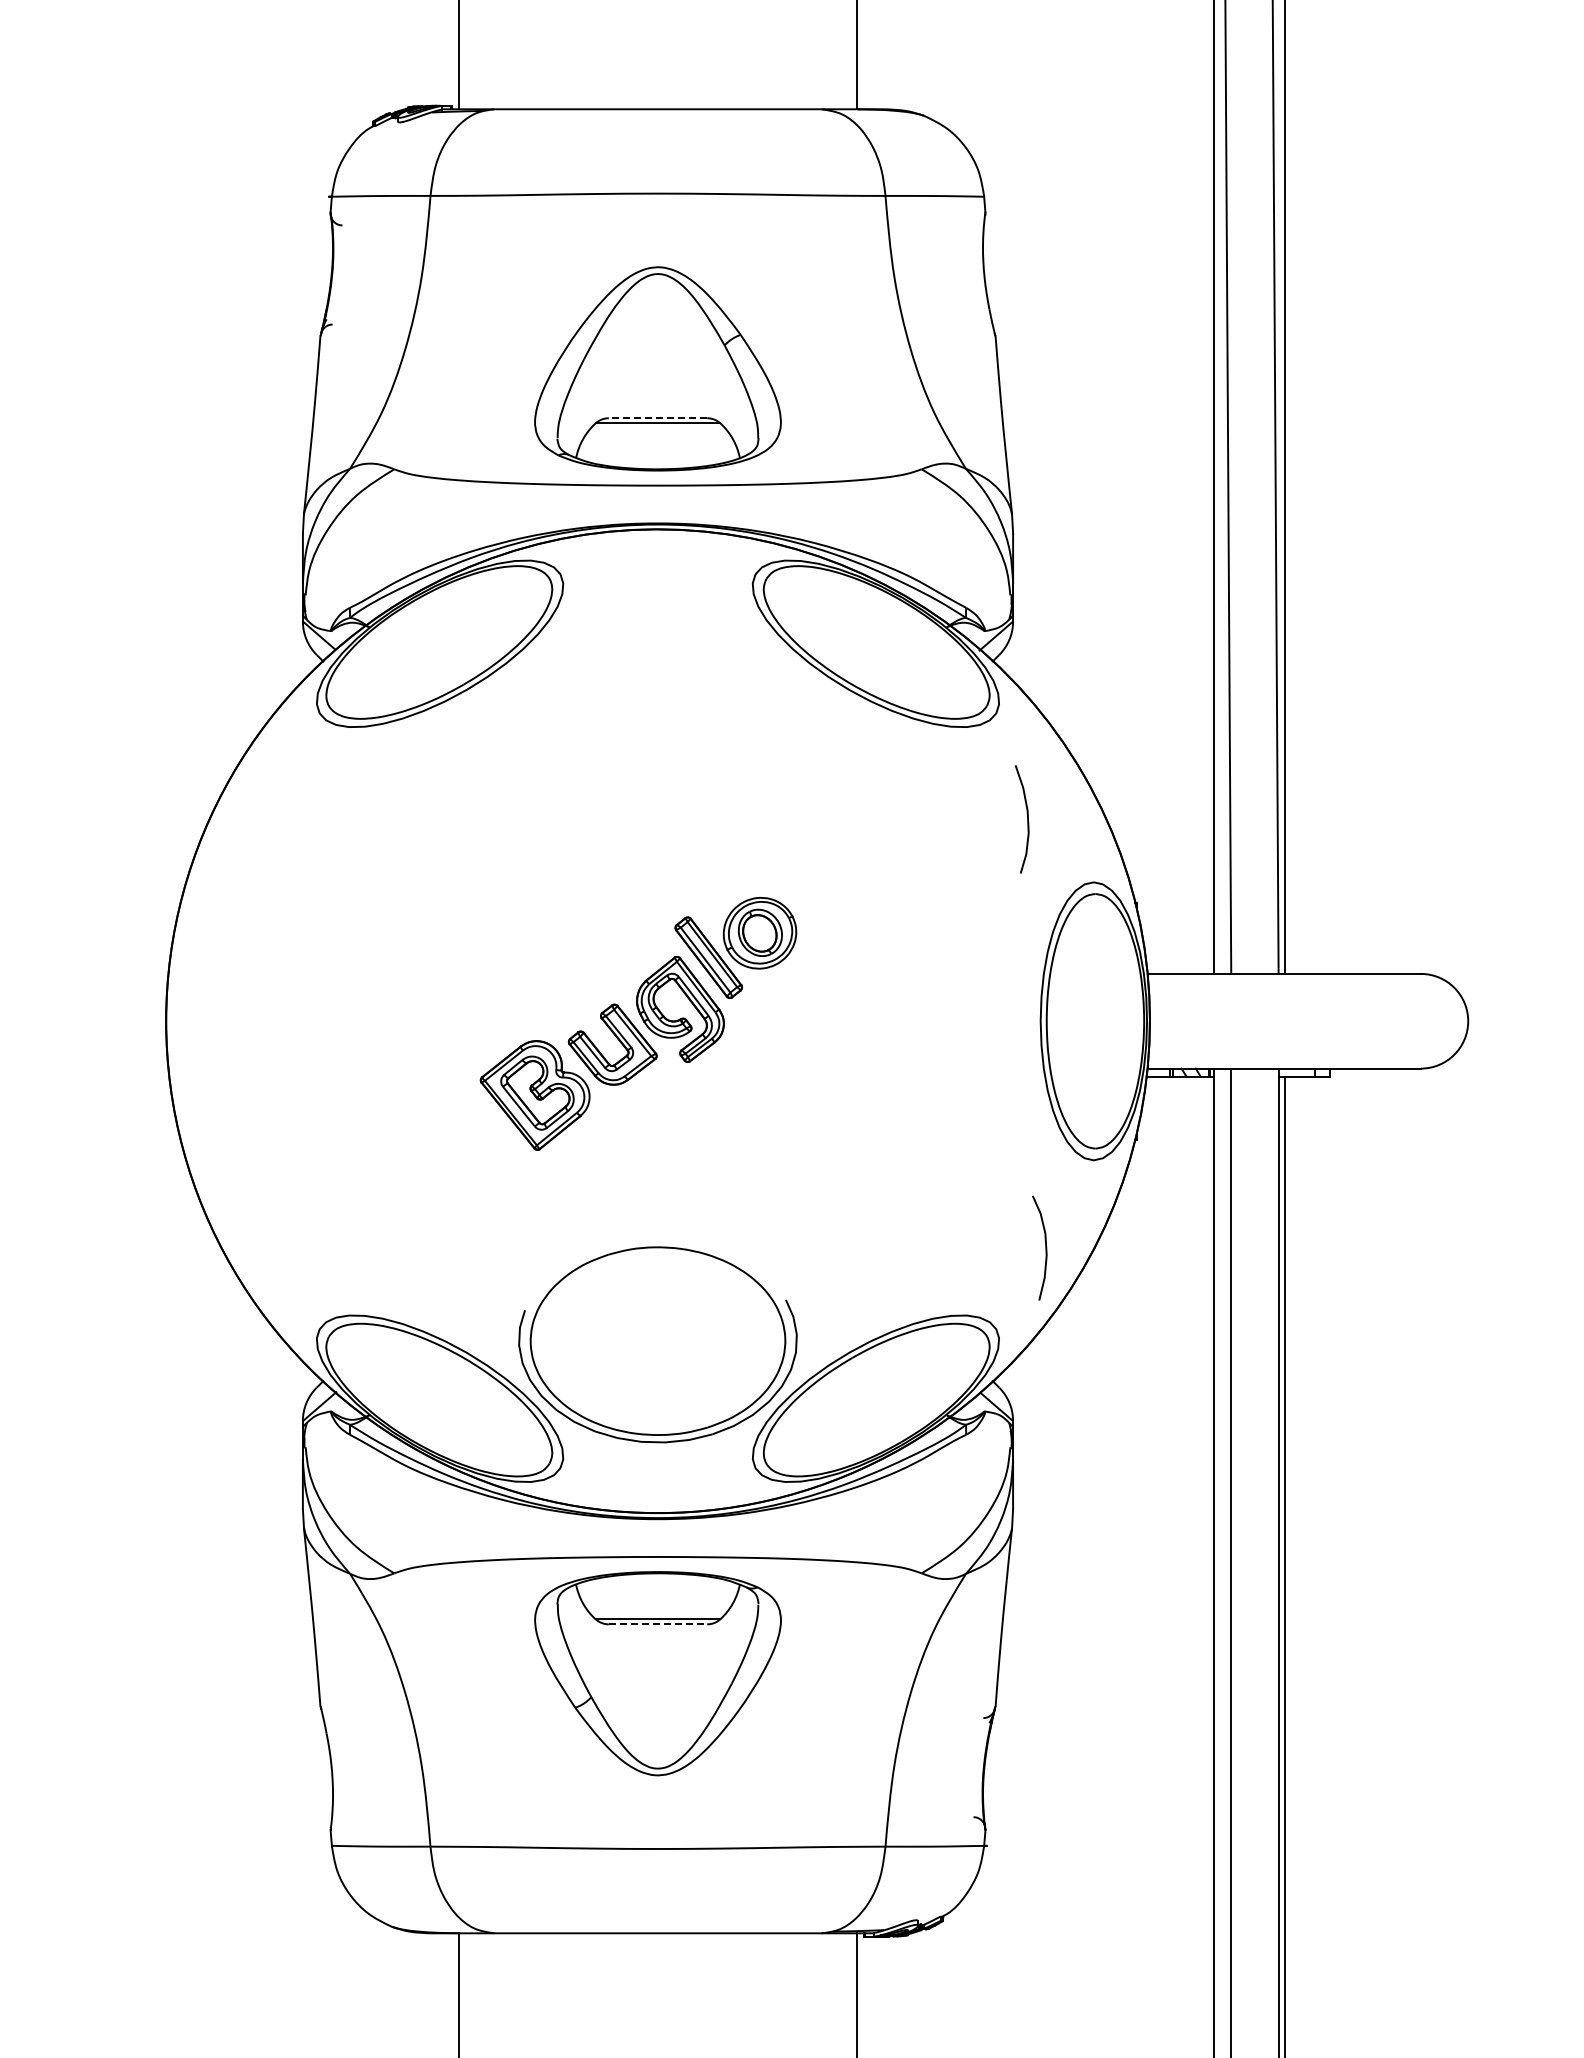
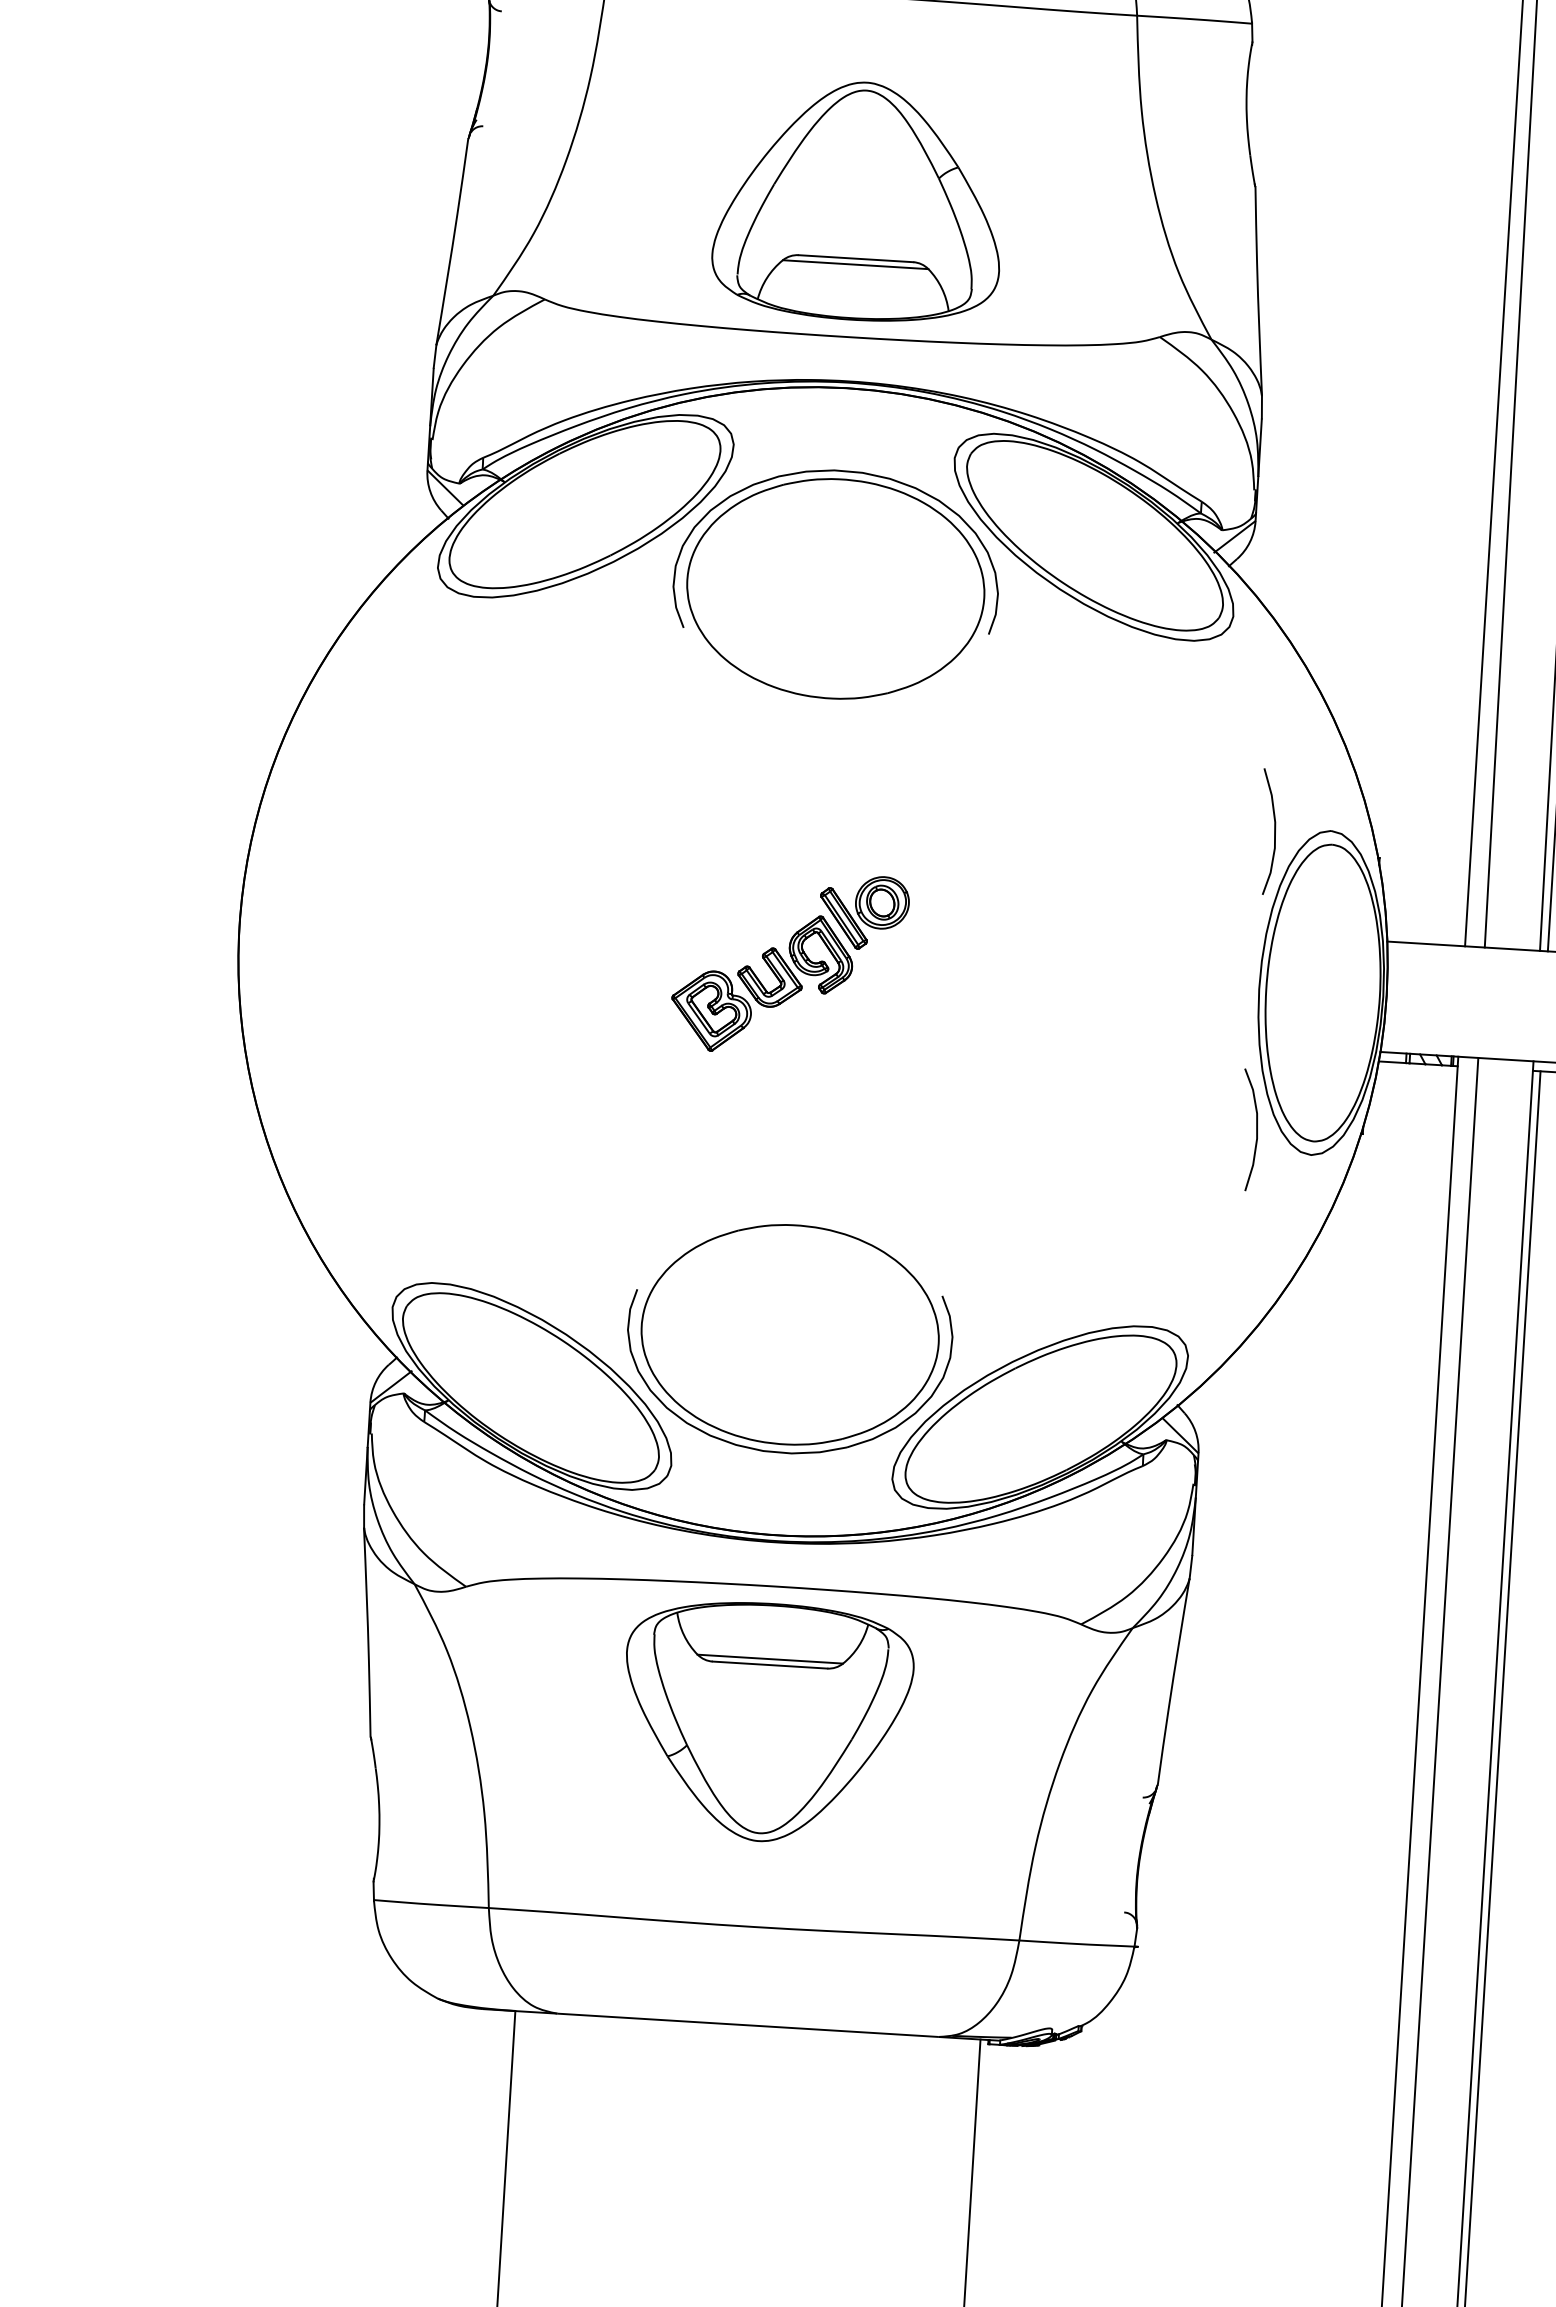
line: (657, 418) -> (855, 258), dashed -> solid
part: (657, 697) -> (835, 584), added
curve: (1027, 819) -> (1274, 832), moved
part: (637, 1023) -> (788, 962), size x0.62
curve: (1045, 1247) -> (1256, 1129), moved
line: (658, 1624) -> (770, 1665), dashed -> solid

